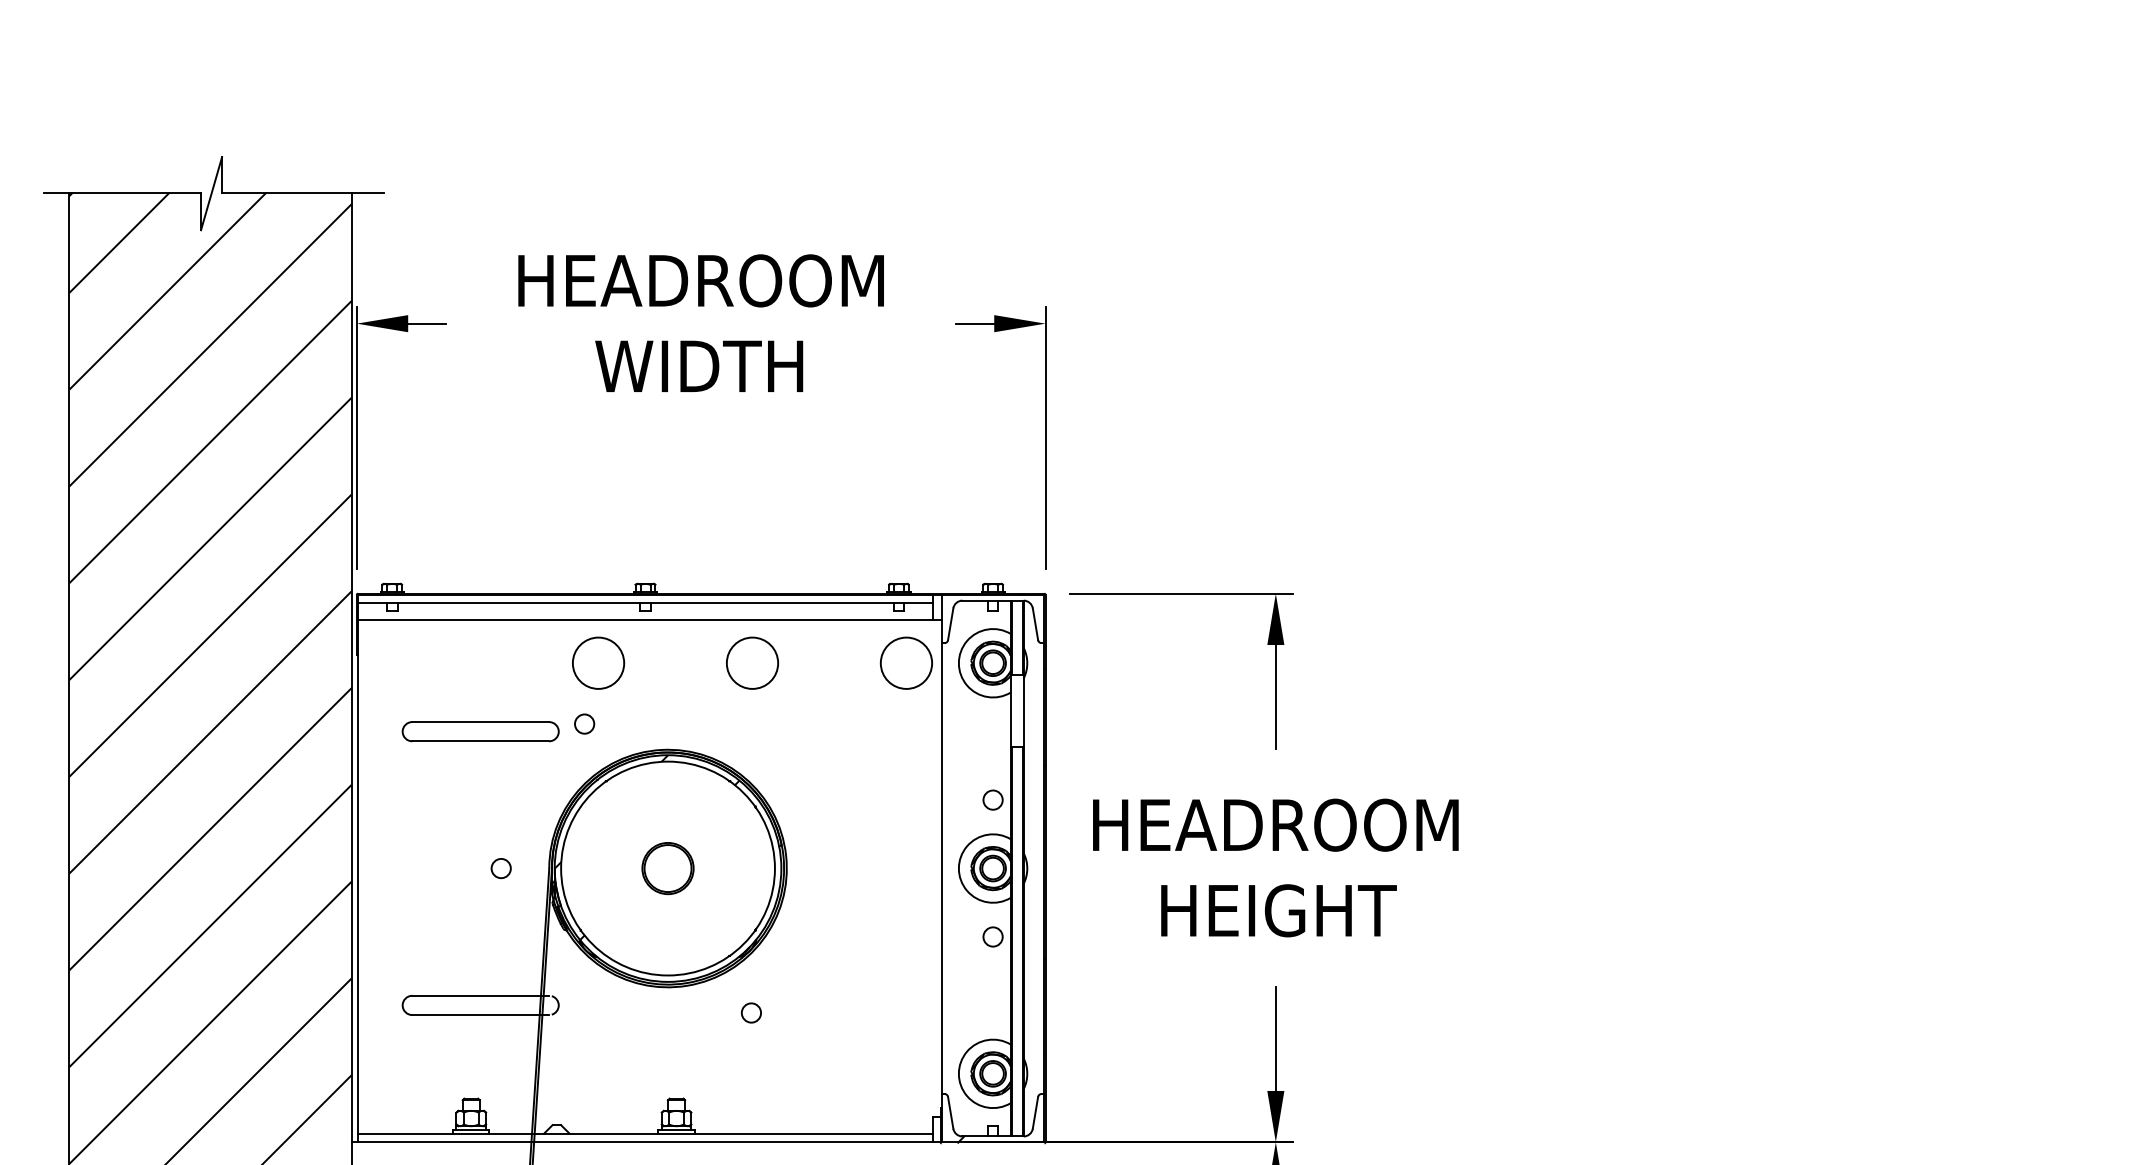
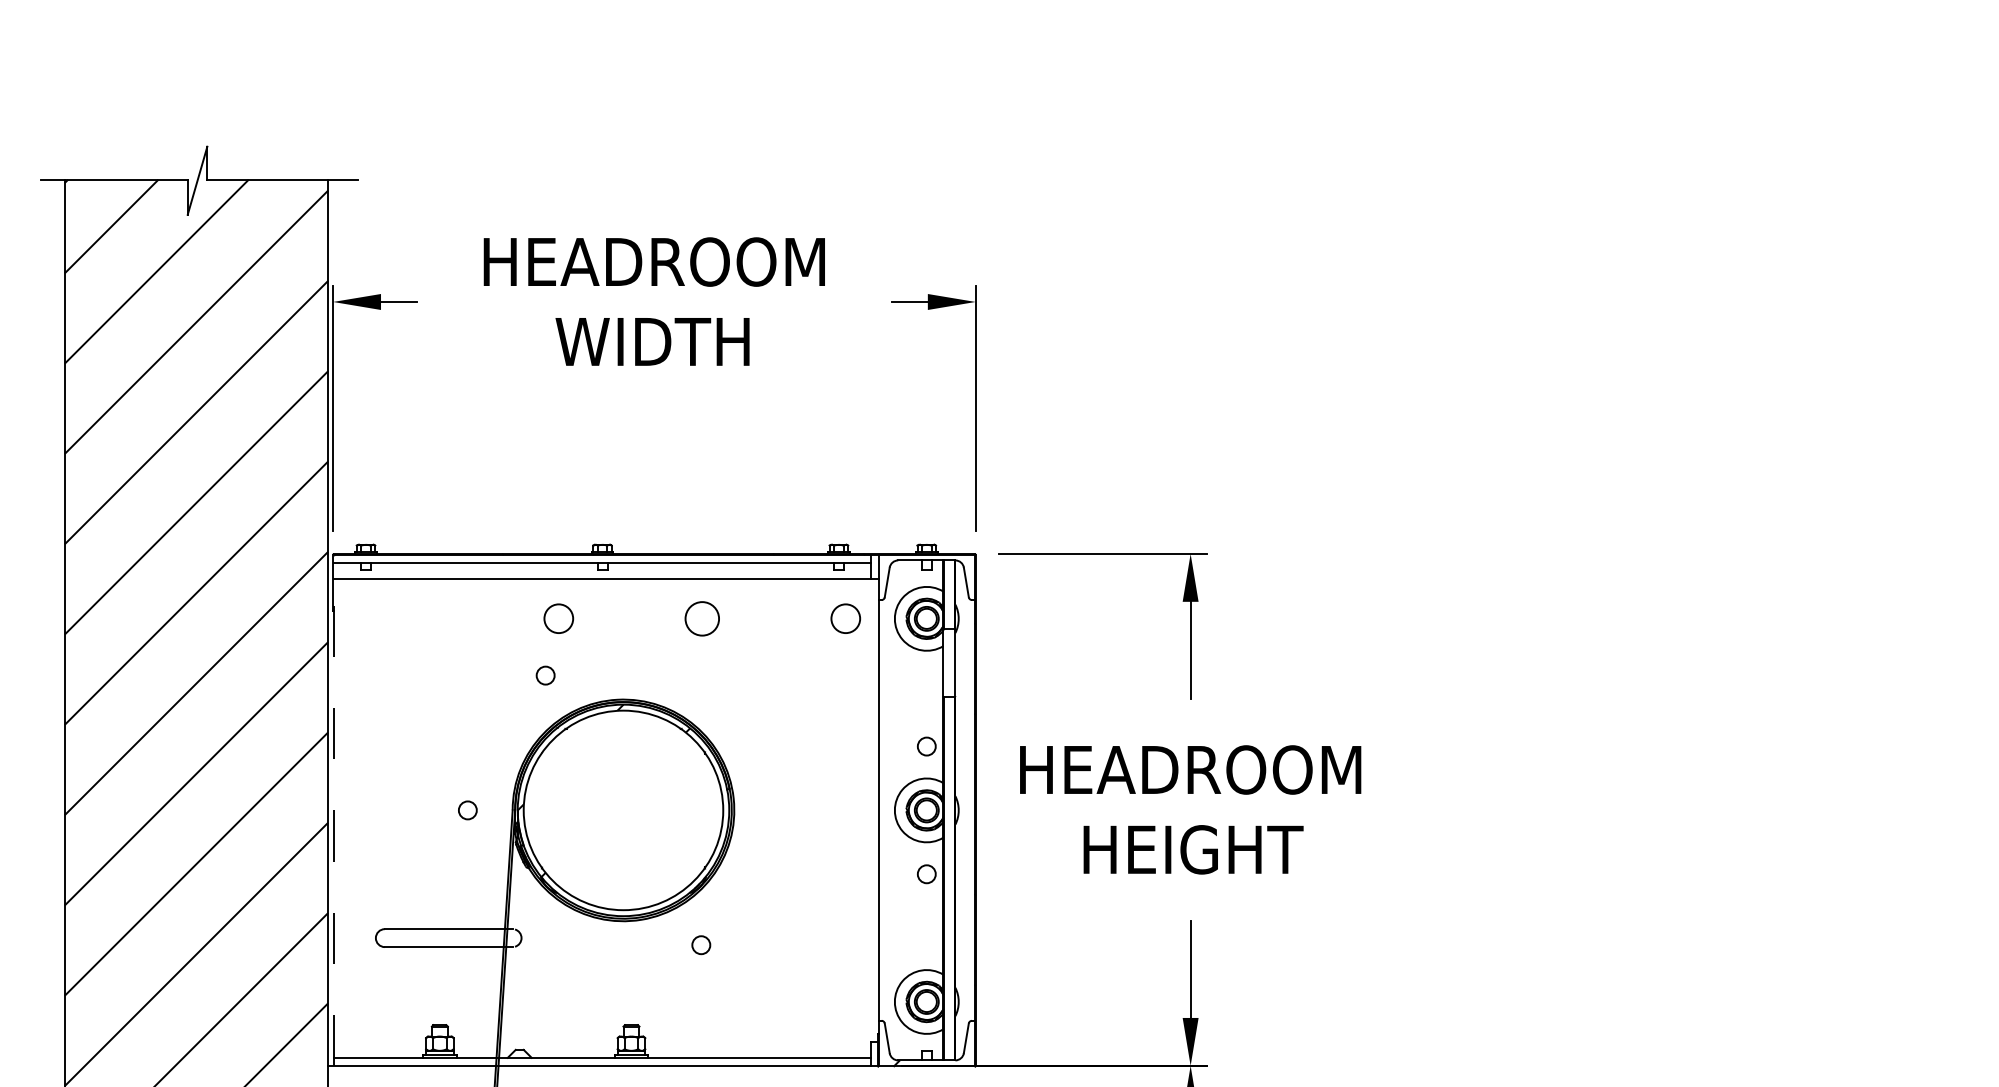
circle: (598, 662) -> (558, 618), size x0.6
circle: (752, 662) -> (702, 618), size x0.7
circle: (905, 662) -> (845, 618), size x0.6
part: (480, 731) -> (448, 682), removed
line: (357, 868) -> (333, 810), solid -> dashed
part: (667, 868) -> (622, 810), removed

